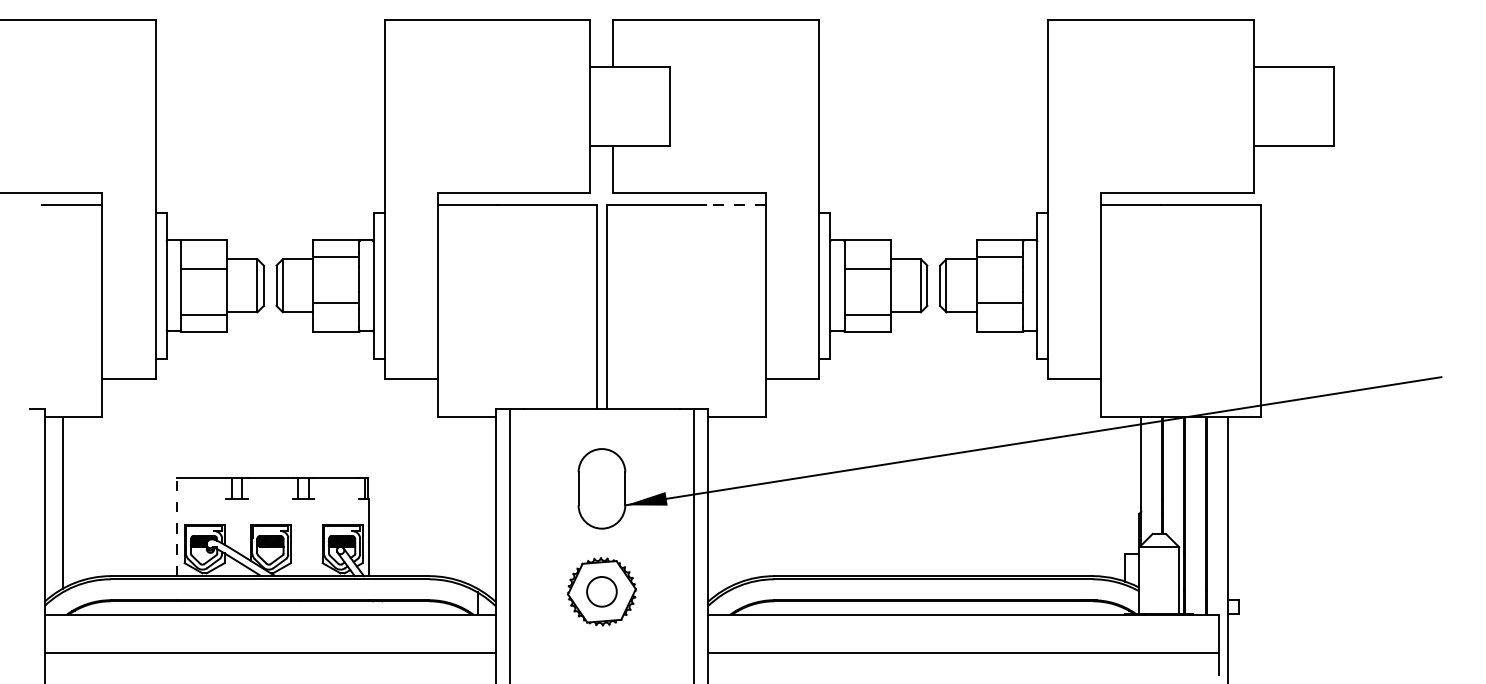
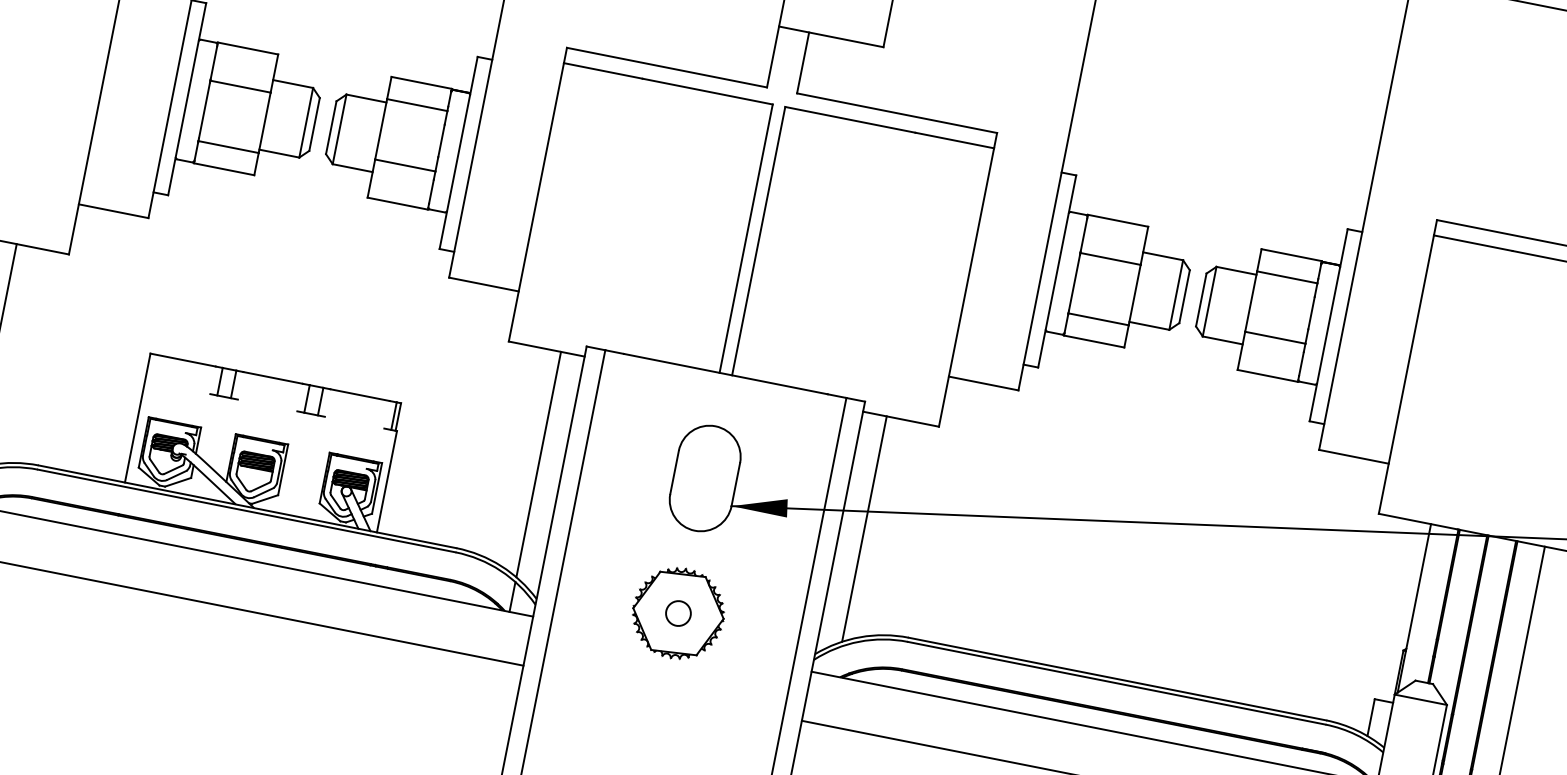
line: (735, 204) -> (954, 140), dashed -> solid
line: (477, 502) -> (538, 464), added
line: (726, 502) -> (864, 528), added
line: (176, 526) -> (137, 417), dashed -> solid
circle: (601, 591) -> (677, 612), size x0.62

